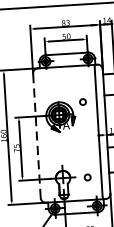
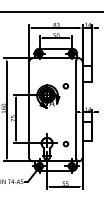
line: (37, 135) -> (29, 109), dashed -> solid

